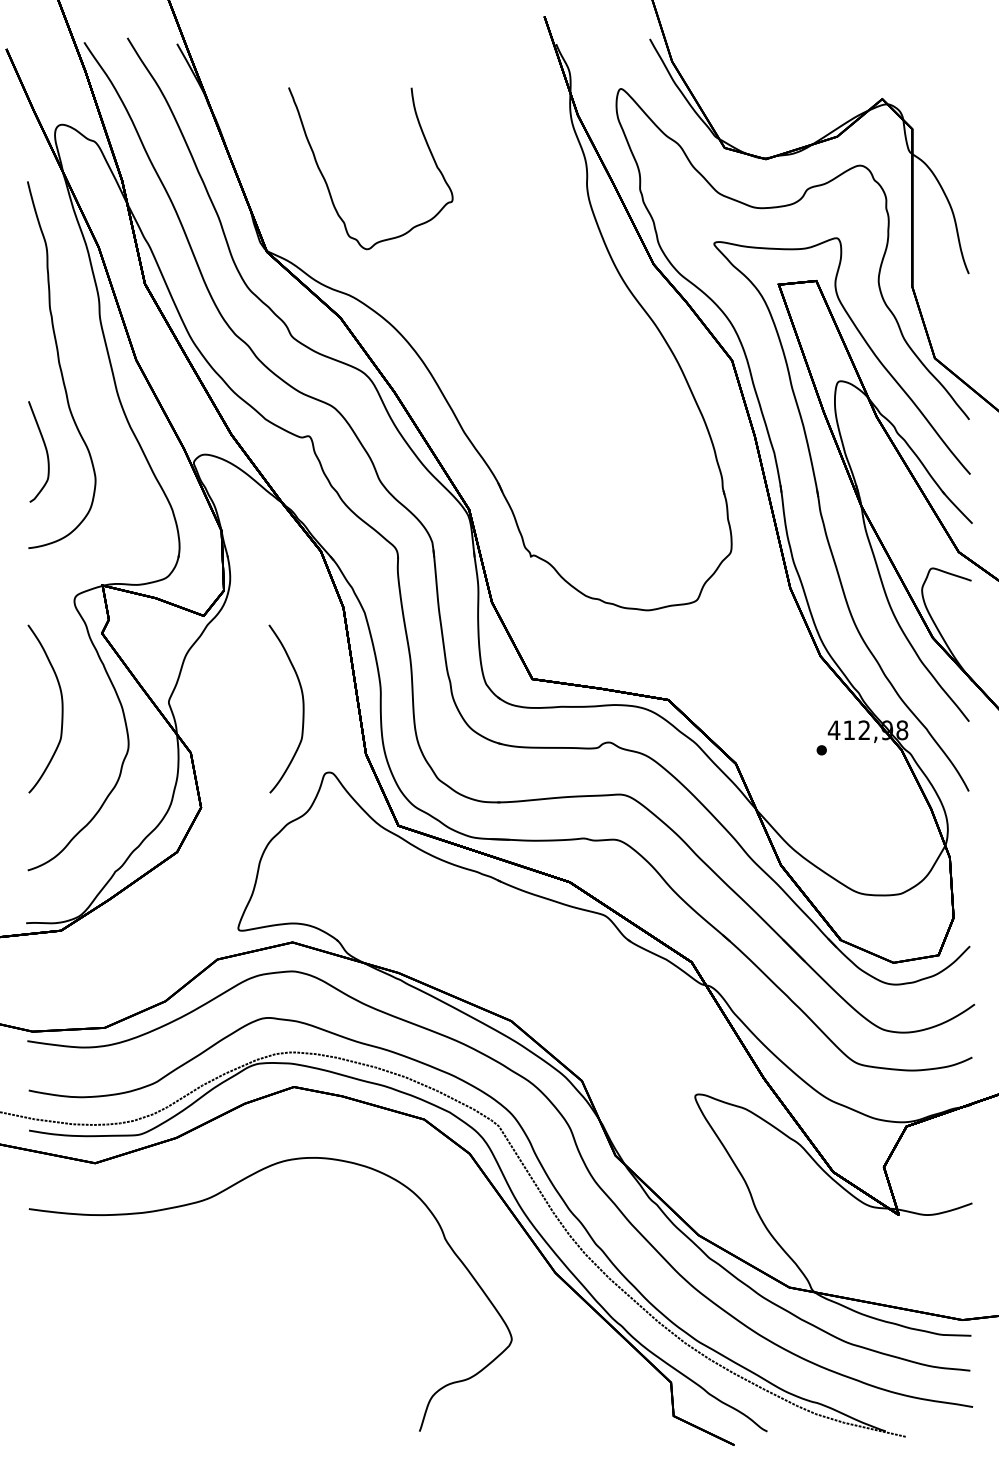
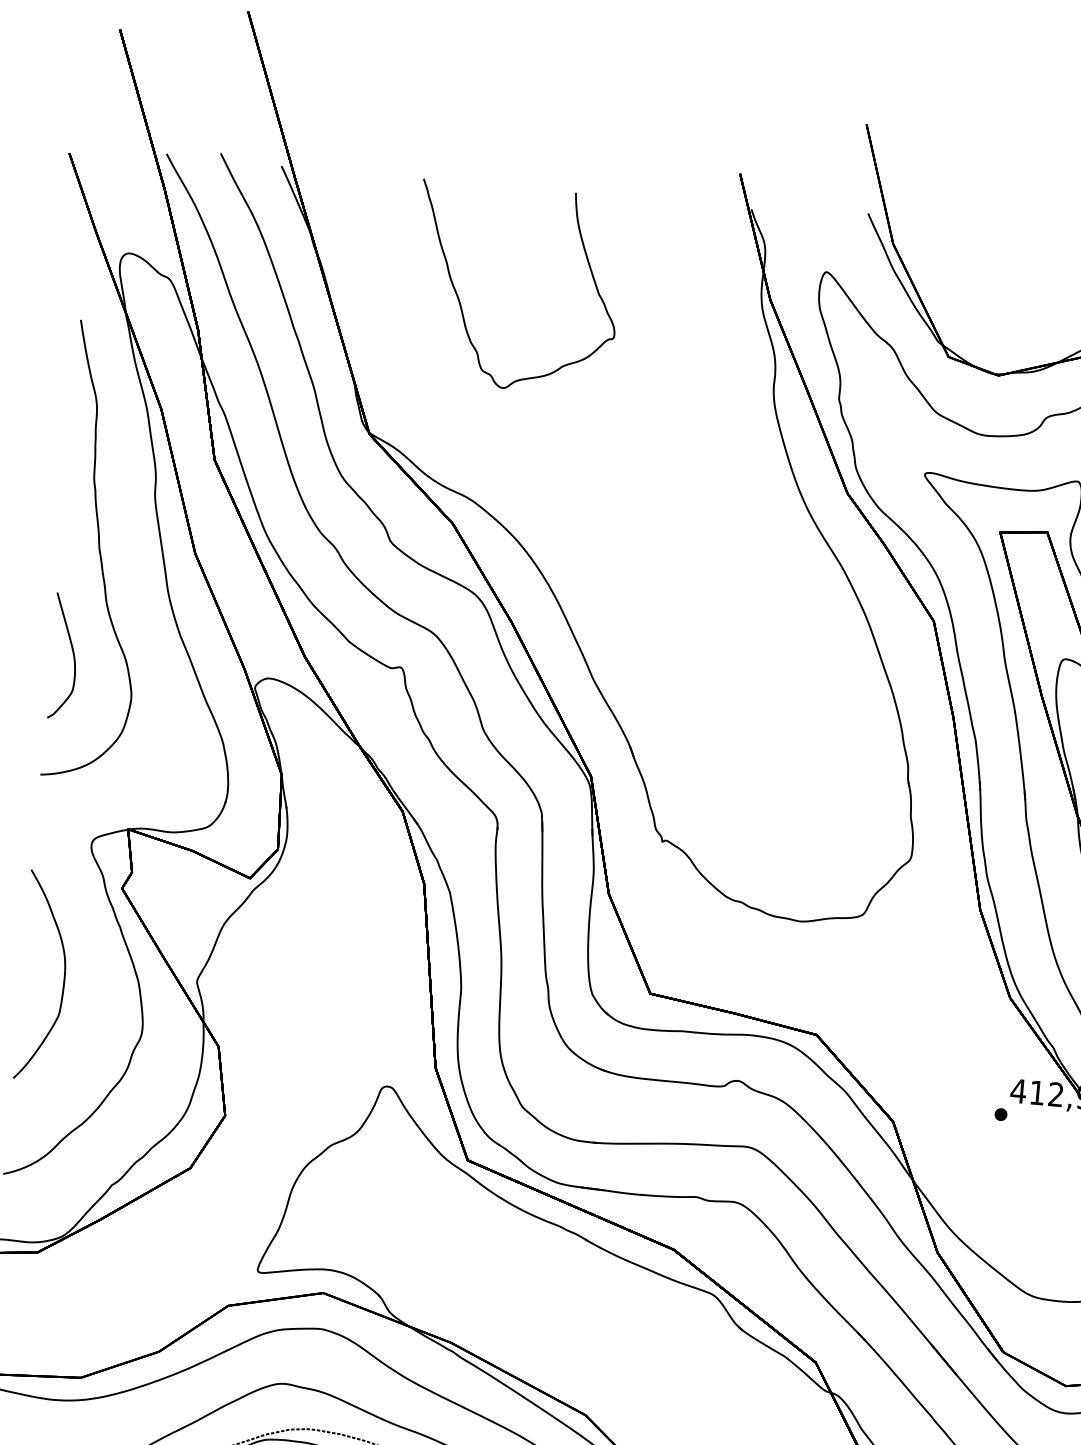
part: (327, 183) -> (460, 302), moved
curve: (302, 708) -> (362, 1004), removed

